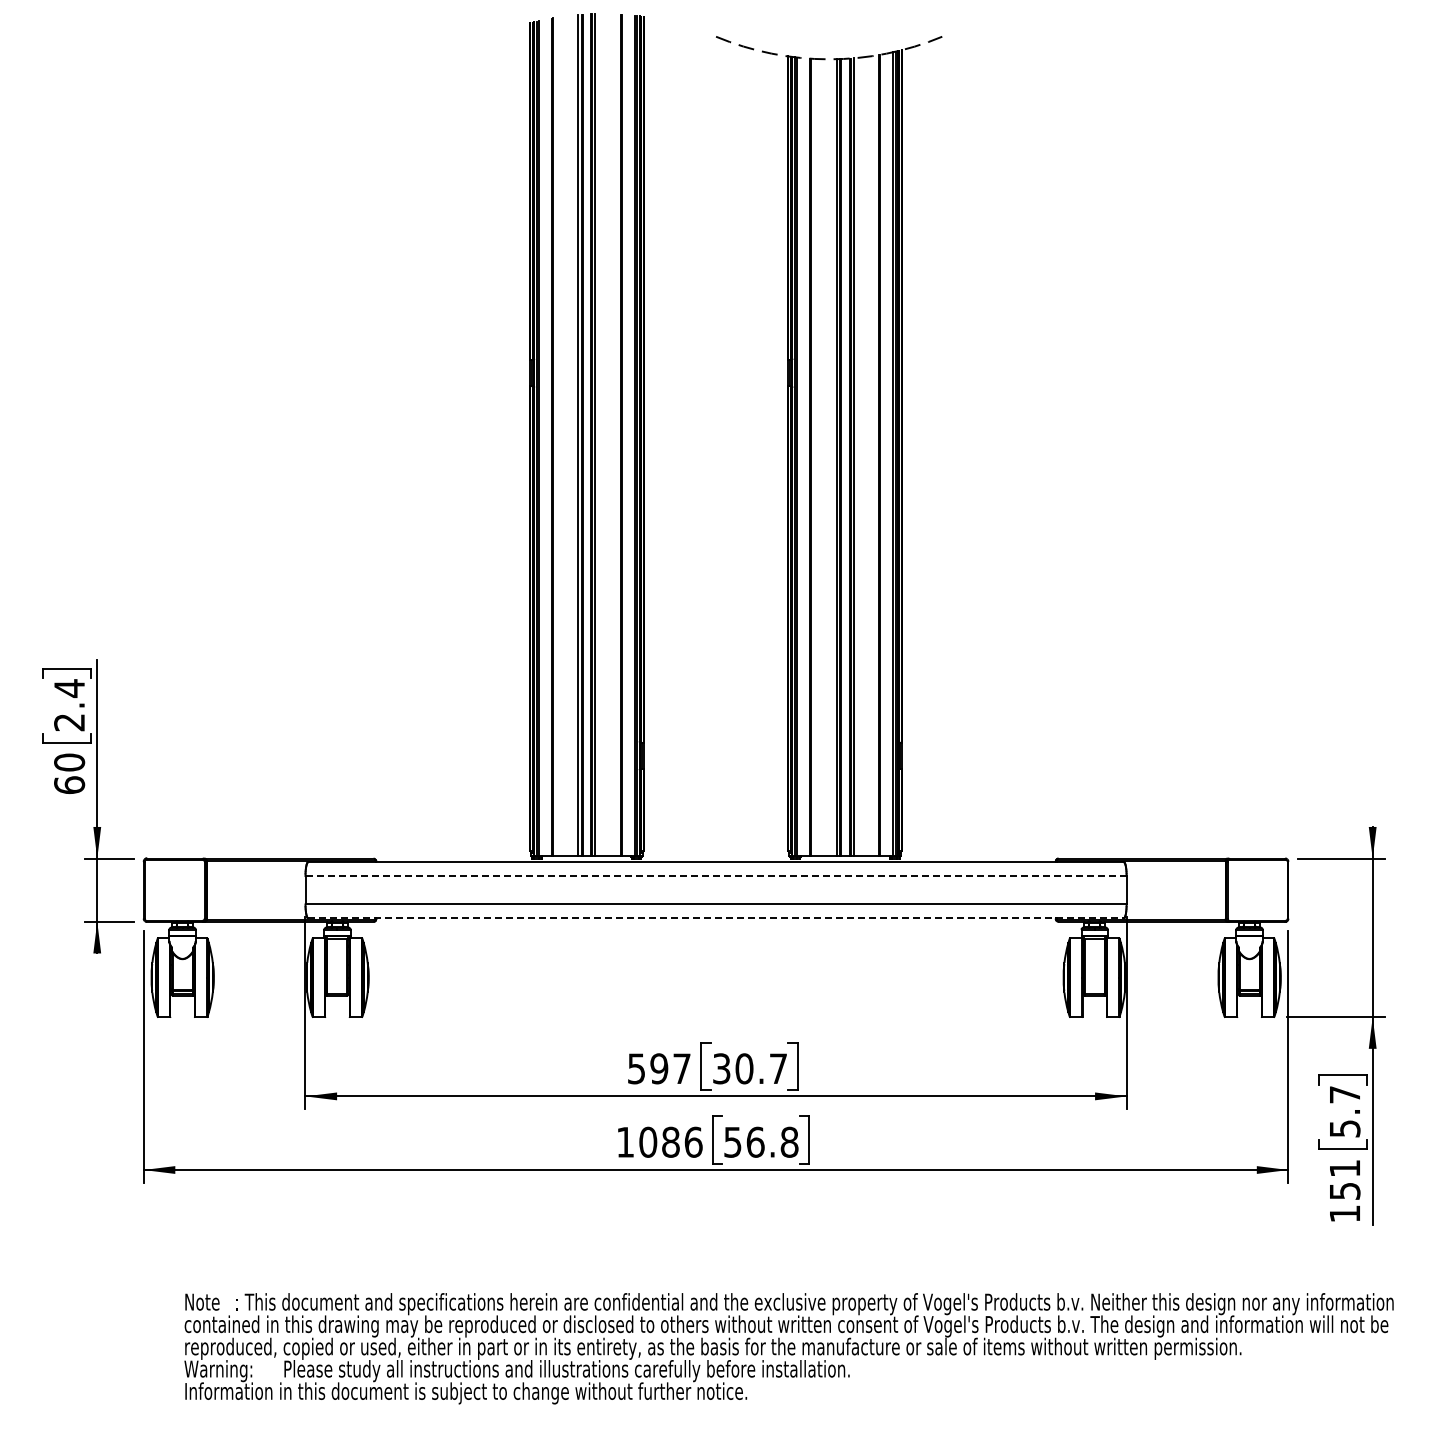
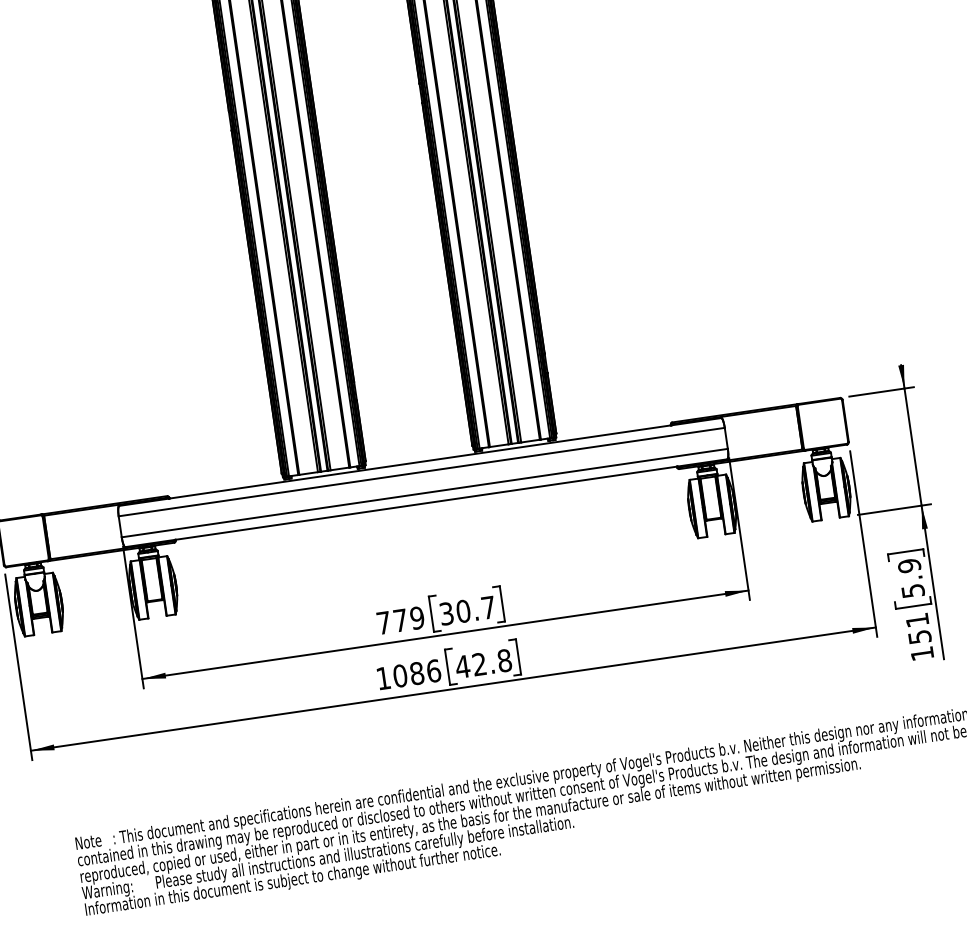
line: (716, 875) -> (422, 471), dashed -> solid
line: (716, 918) -> (426, 503), dashed -> solid
text: (659, 1068) -> (400, 620), 597 -> 779
text: (1344, 1094) -> (909, 565), 5.7 -> 5.9
text: (743, 1141) -> (470, 665), 56.8 -> 42.8

